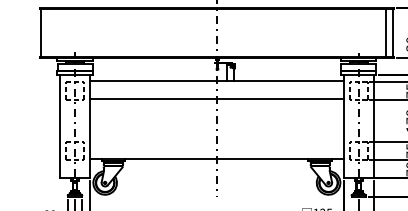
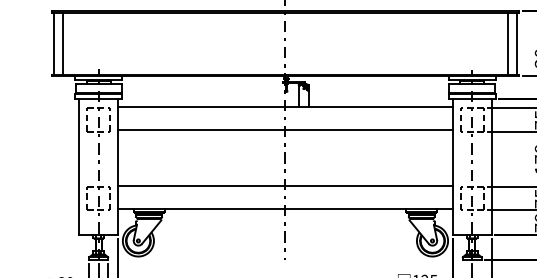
line: (47, 32) -> (62, 42), added
line: (216, 140) -> (284, 185), added

